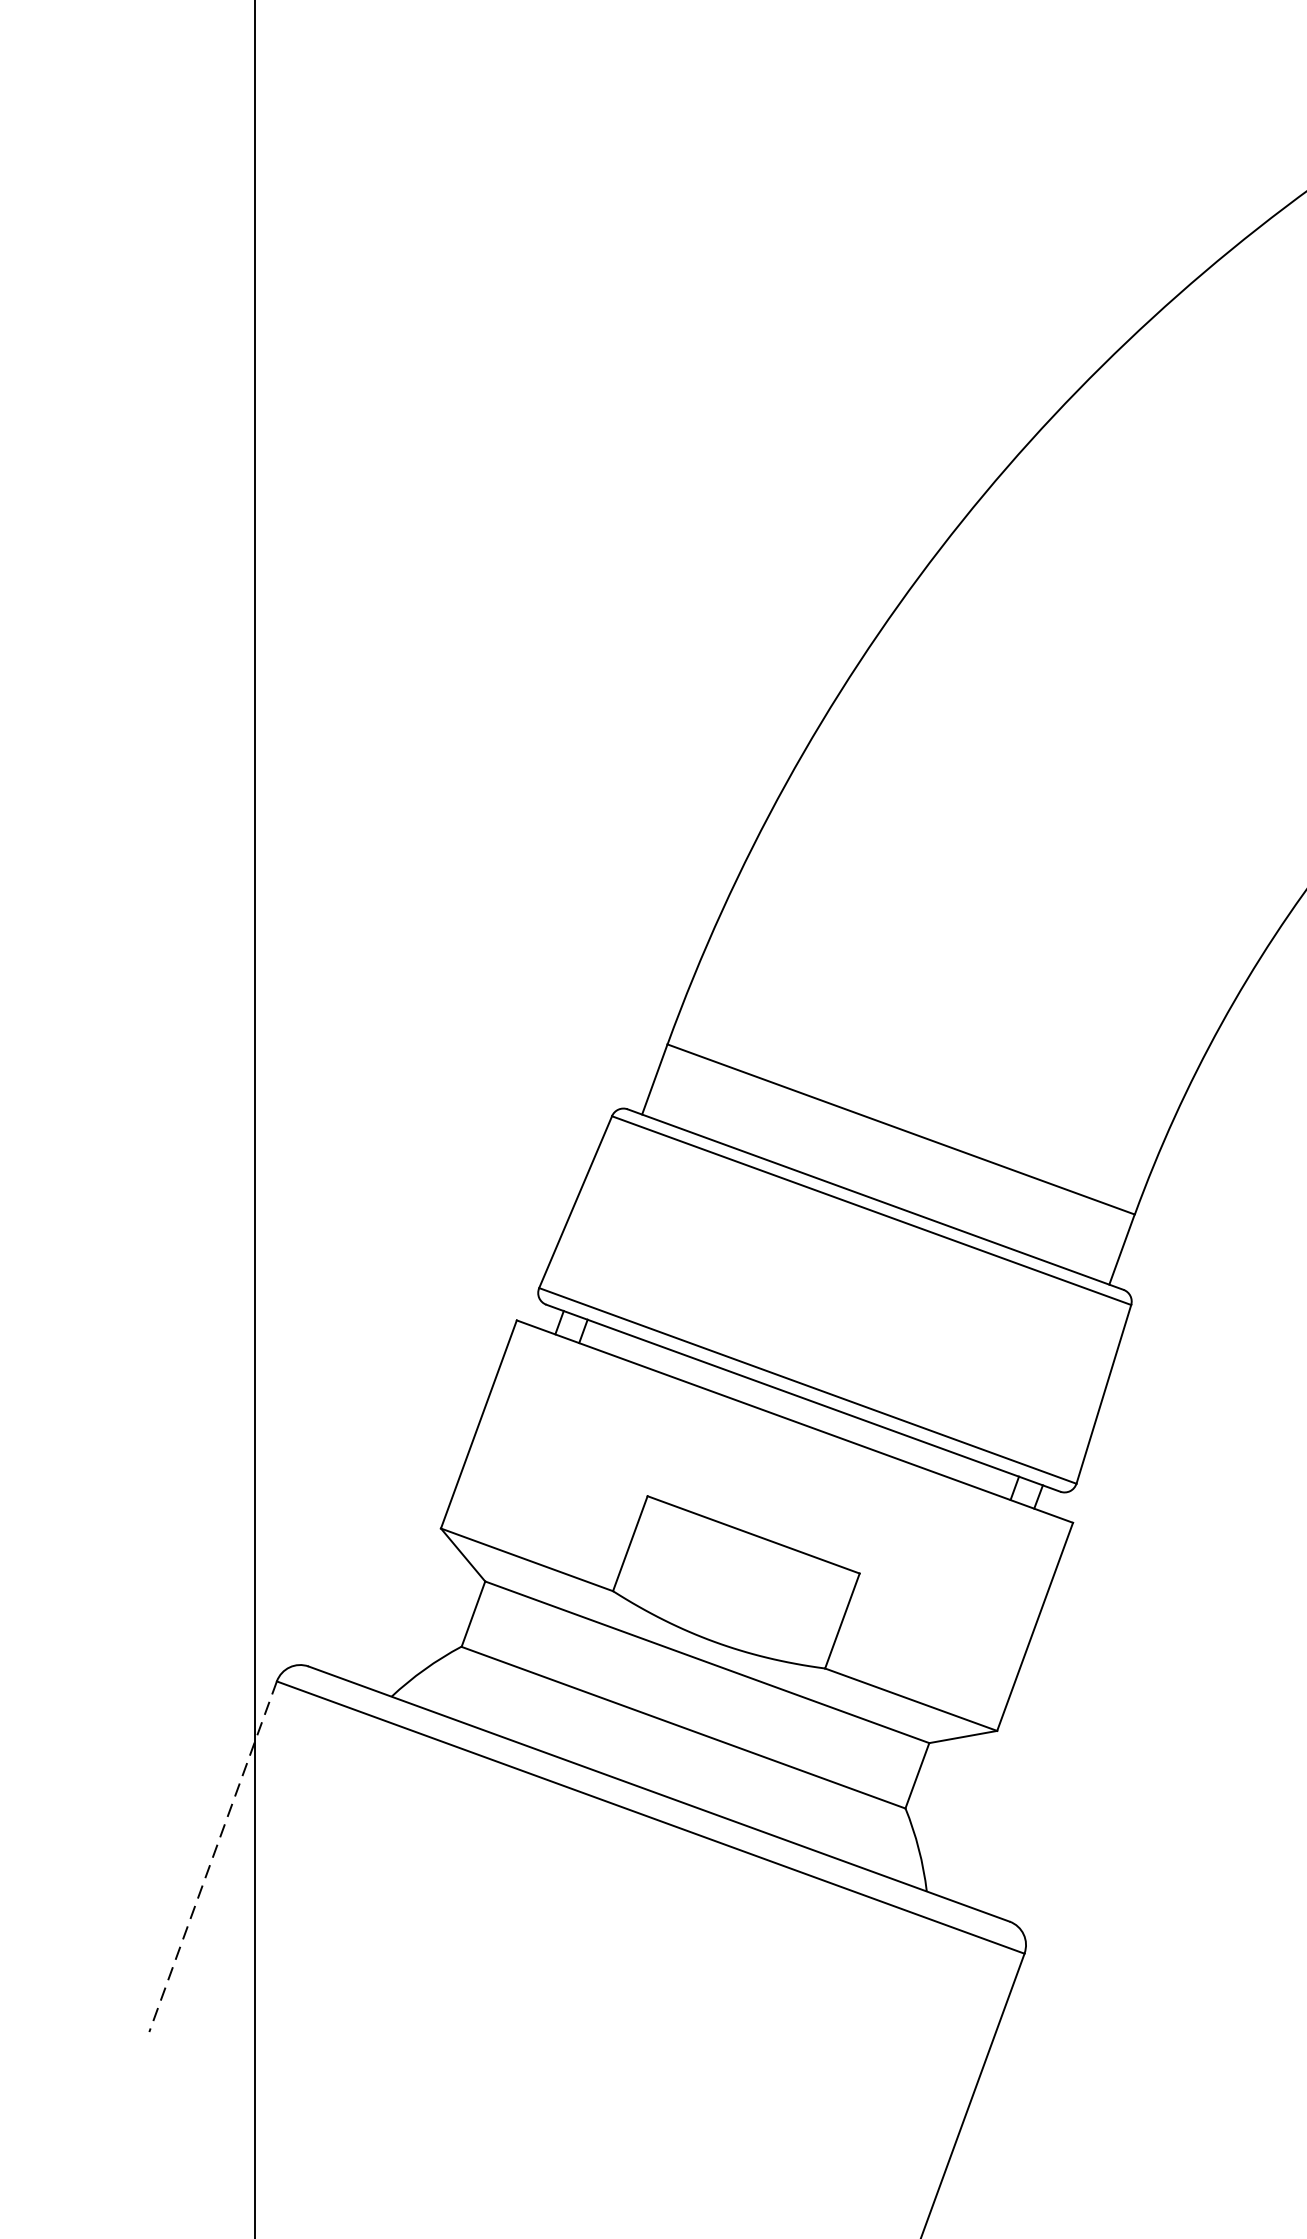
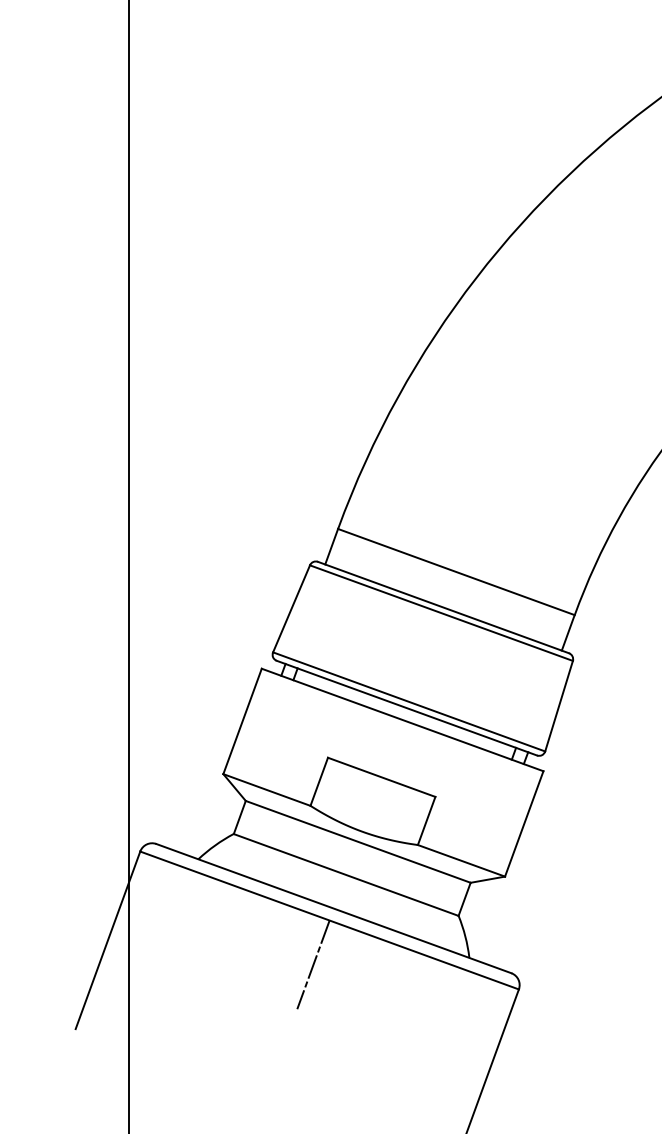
line: (212, 1857) -> (107, 940), dashed -> solid
line: (618, 1904) -> (313, 964), added

